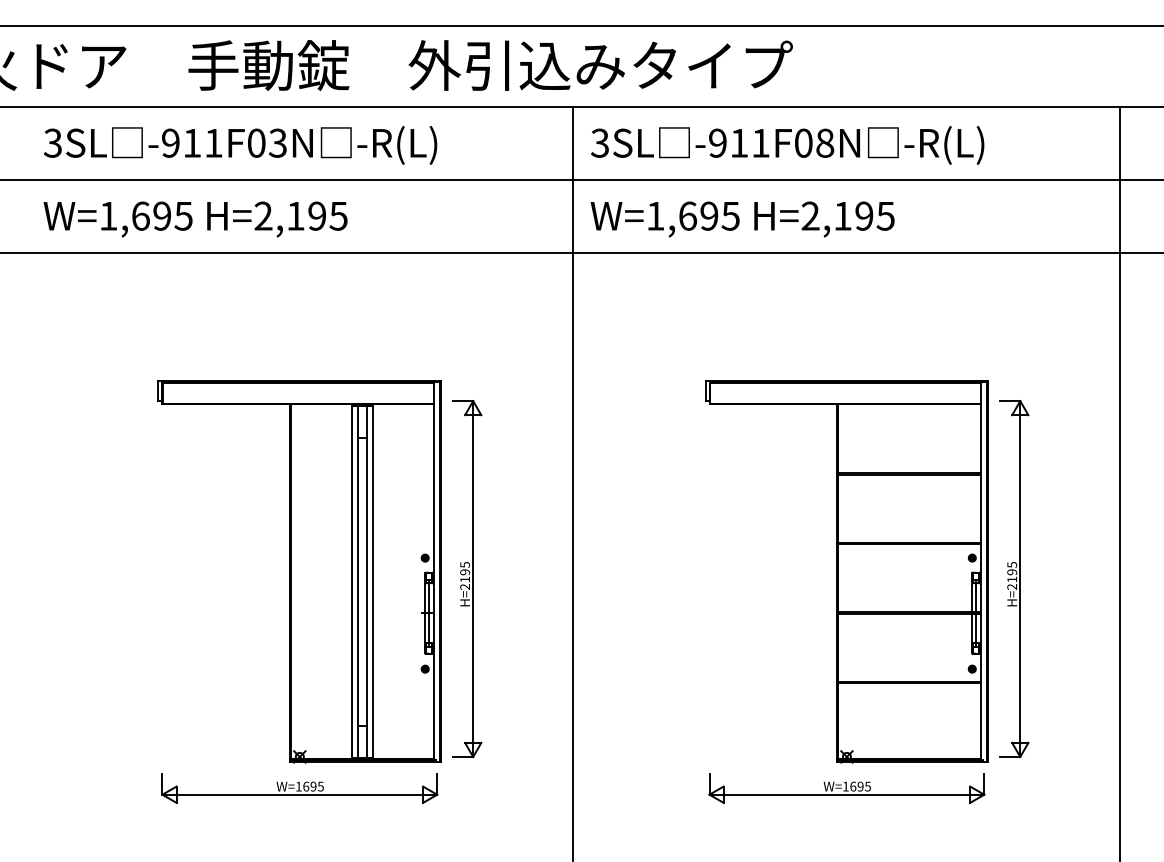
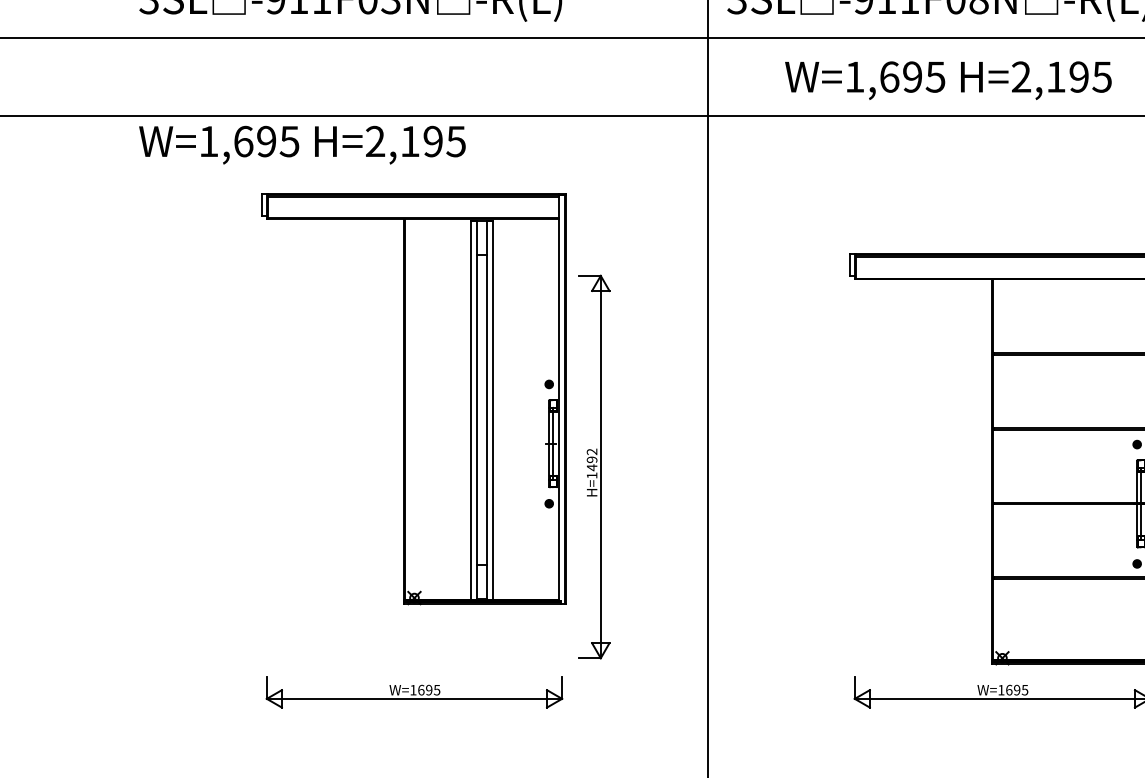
text: (195, 219) -> (302, 145), moved
text: (742, 219) -> (948, 80), moved
part: (299, 571) -> (414, 398), moved
text: (465, 575) -> (592, 463), H=2195 -> H=1492

